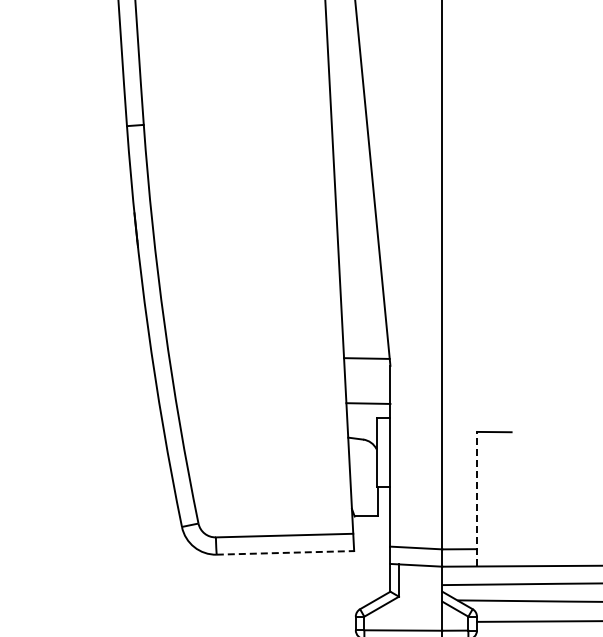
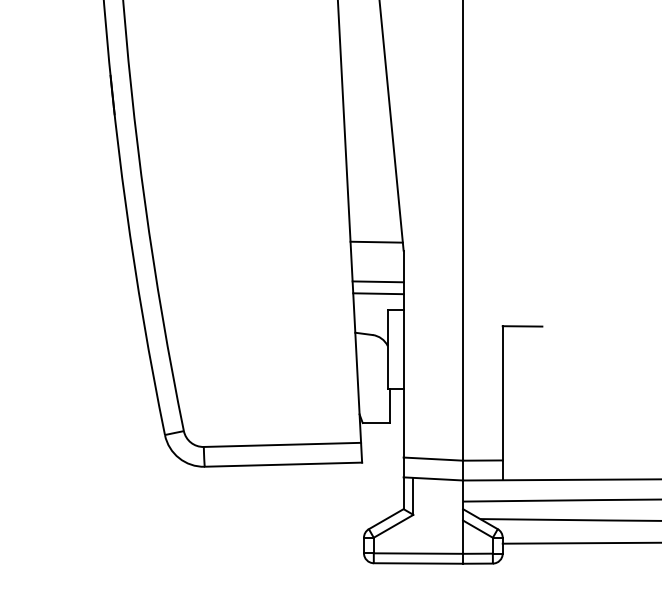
line: (367, 392) -> (377, 281), added
line: (476, 498) -> (502, 402), dashed -> solid
line: (285, 552) -> (283, 464), dashed -> solid

